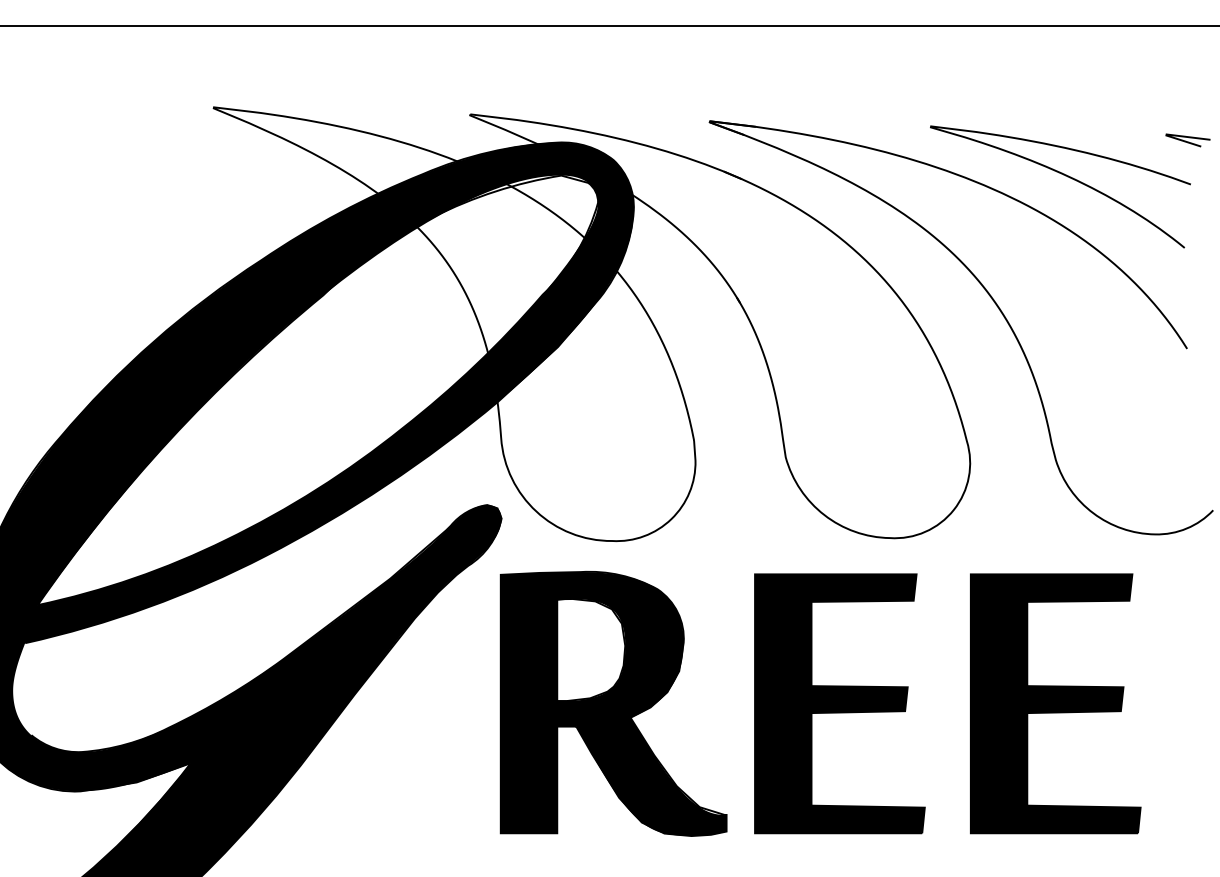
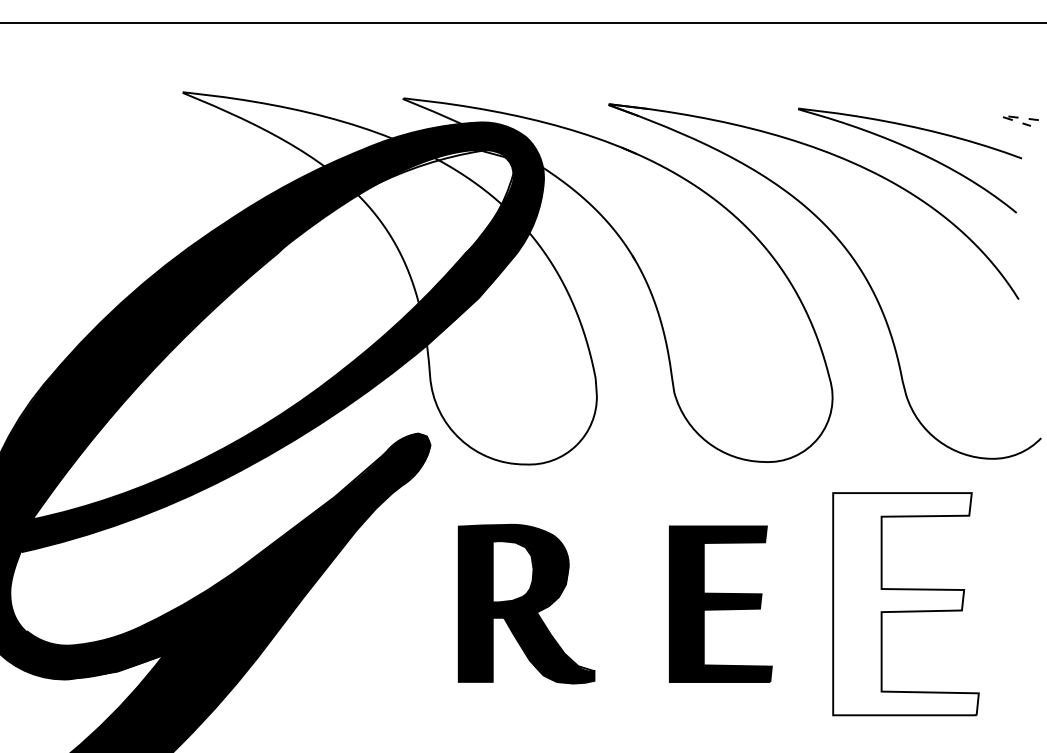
line: (1168, 134) -> (1002, 115), solid -> dashed
part: (613, 703) -> (526, 603), size x0.7
part: (839, 703) -> (720, 603), size x0.7
fill: (1055, 703) -> (905, 603), removed

